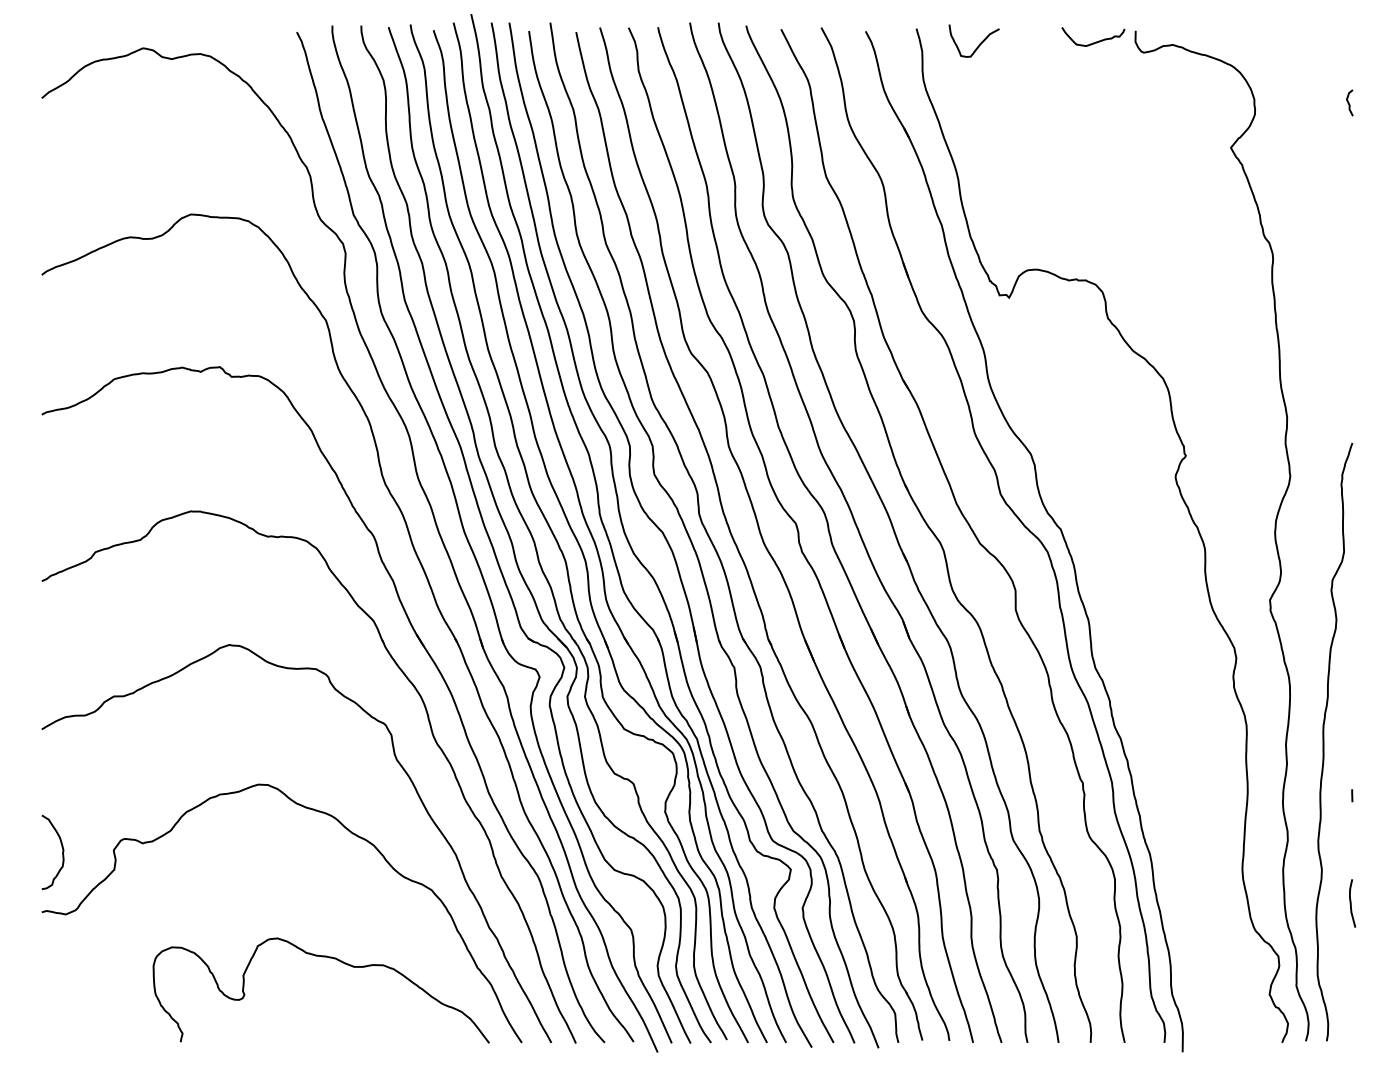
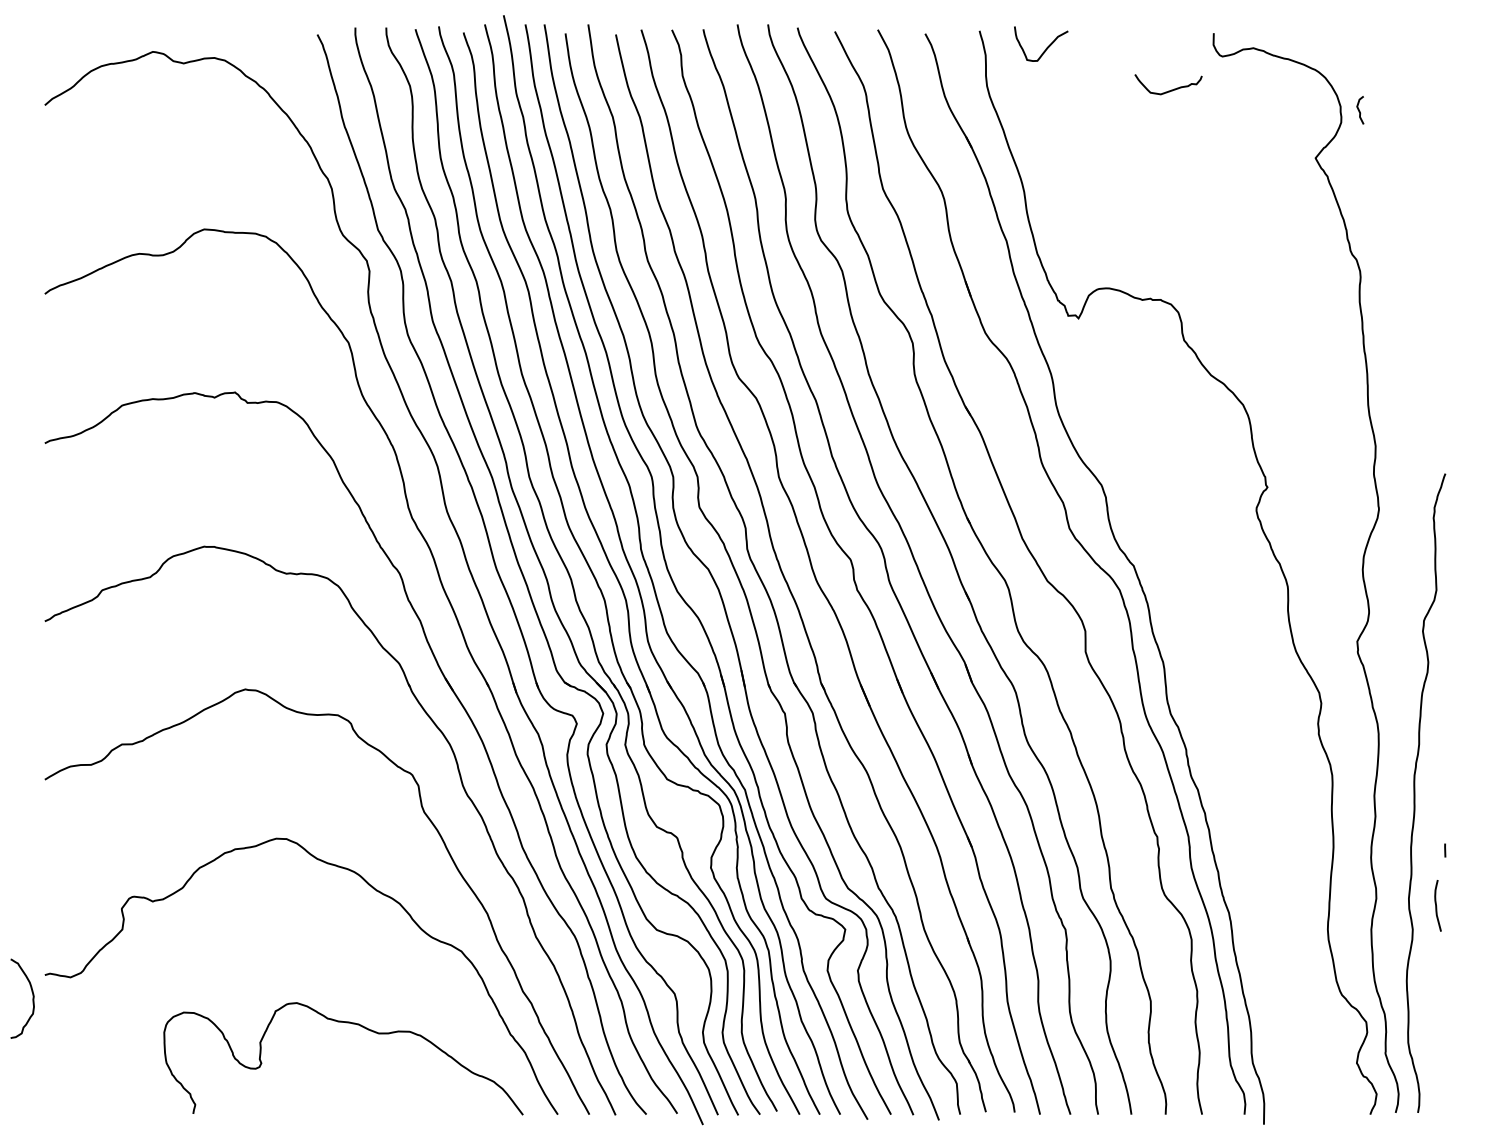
curve: (1095, 41) -> (1170, 89), moved
curve: (1349, 102) -> (1359, 109), moved
curve: (62, 852) -> (32, 998), moved
curve: (1351, 903) -> (1436, 905), moved

